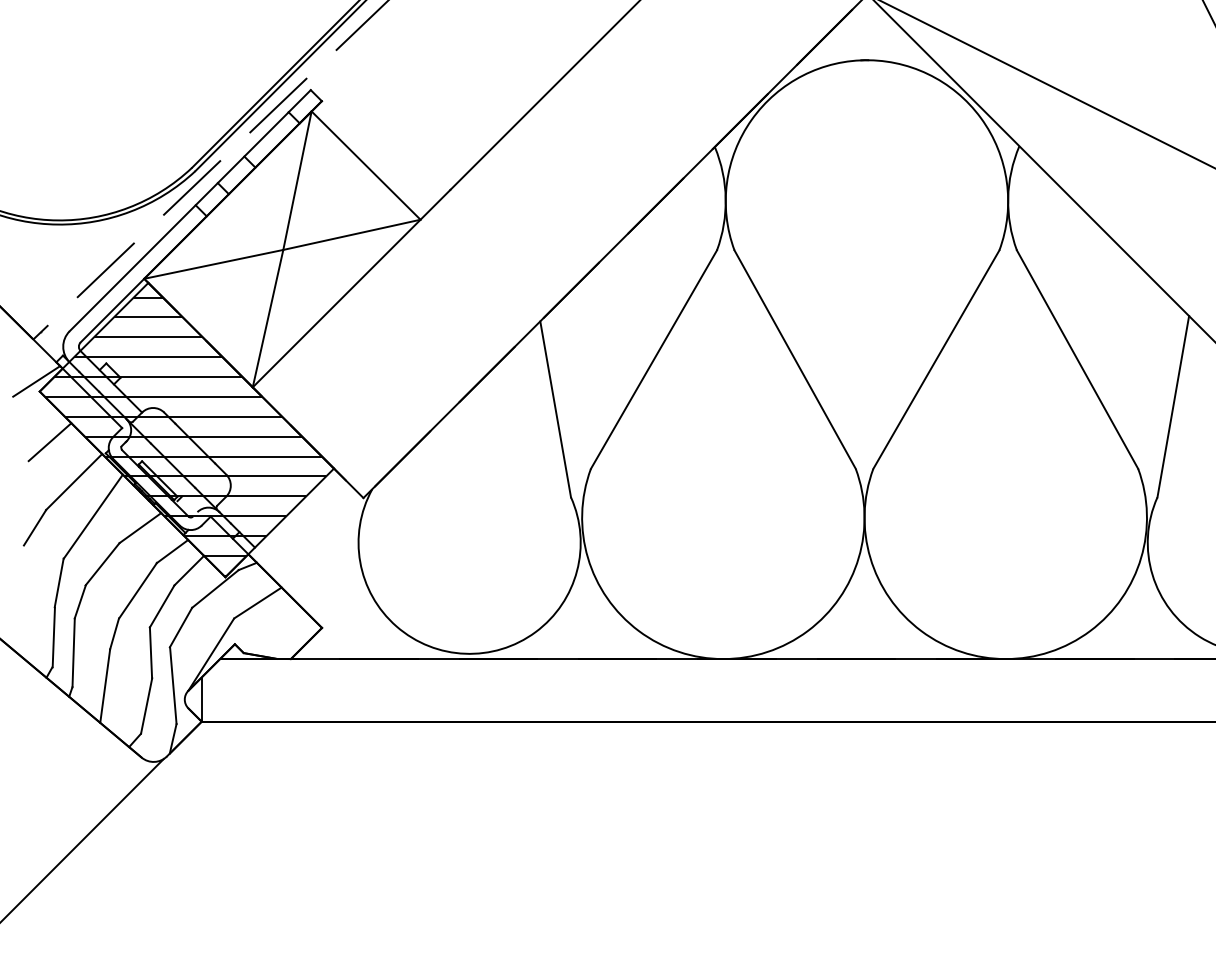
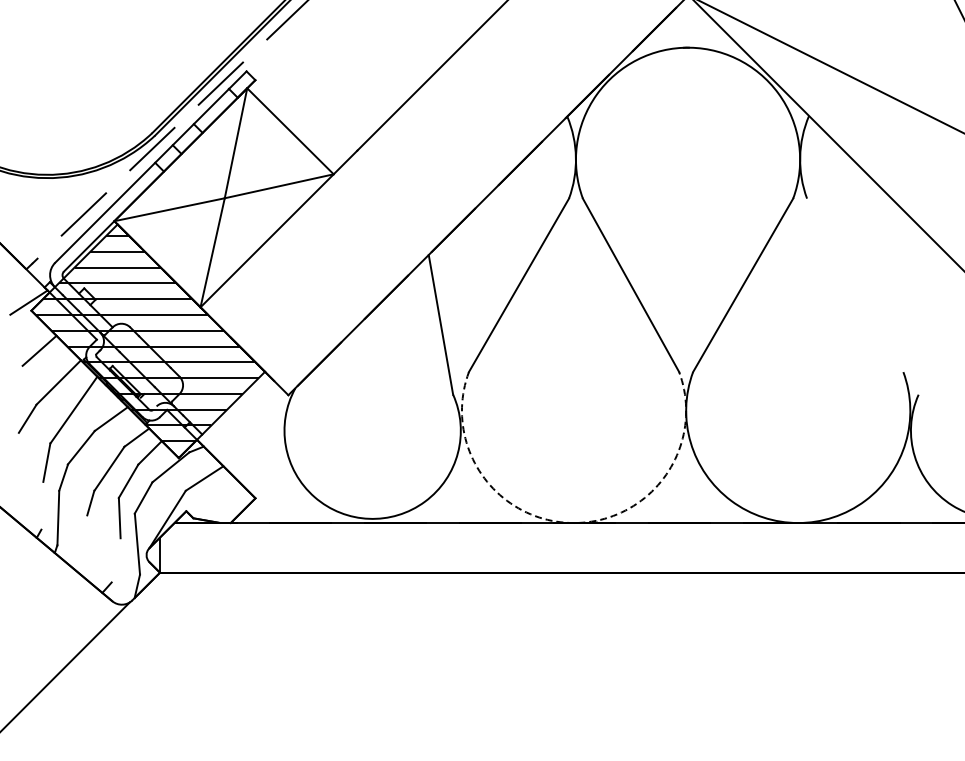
line: (1077, 359) -> (855, 285), removed
line: (1172, 406) -> (930, 322), removed
line: (53, 636) -> (42, 505), removed
arc: (723, 659) -> (574, 523), solid -> dashed
line: (105, 686) -> (83, 544), removed
line: (145, 706) -> (115, 560), removed

